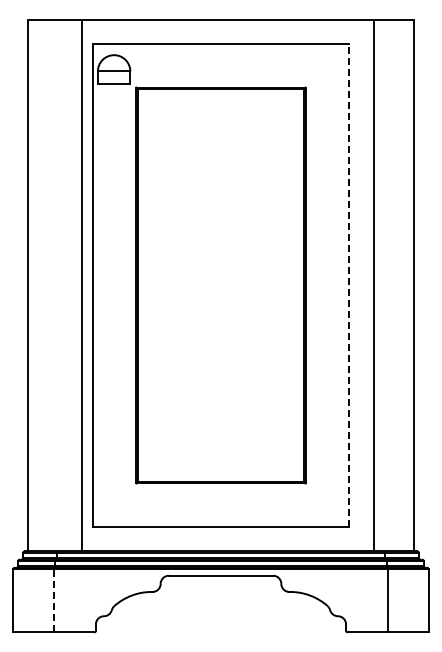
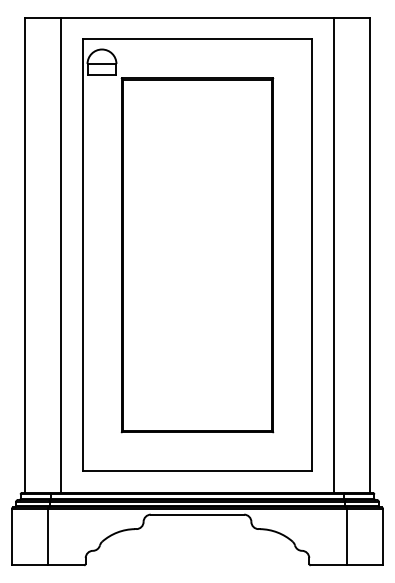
line: (82, 285) -> (61, 255), moved
line: (349, 285) -> (312, 255), dashed -> solid
line: (53, 600) -> (47, 536), dashed -> solid

